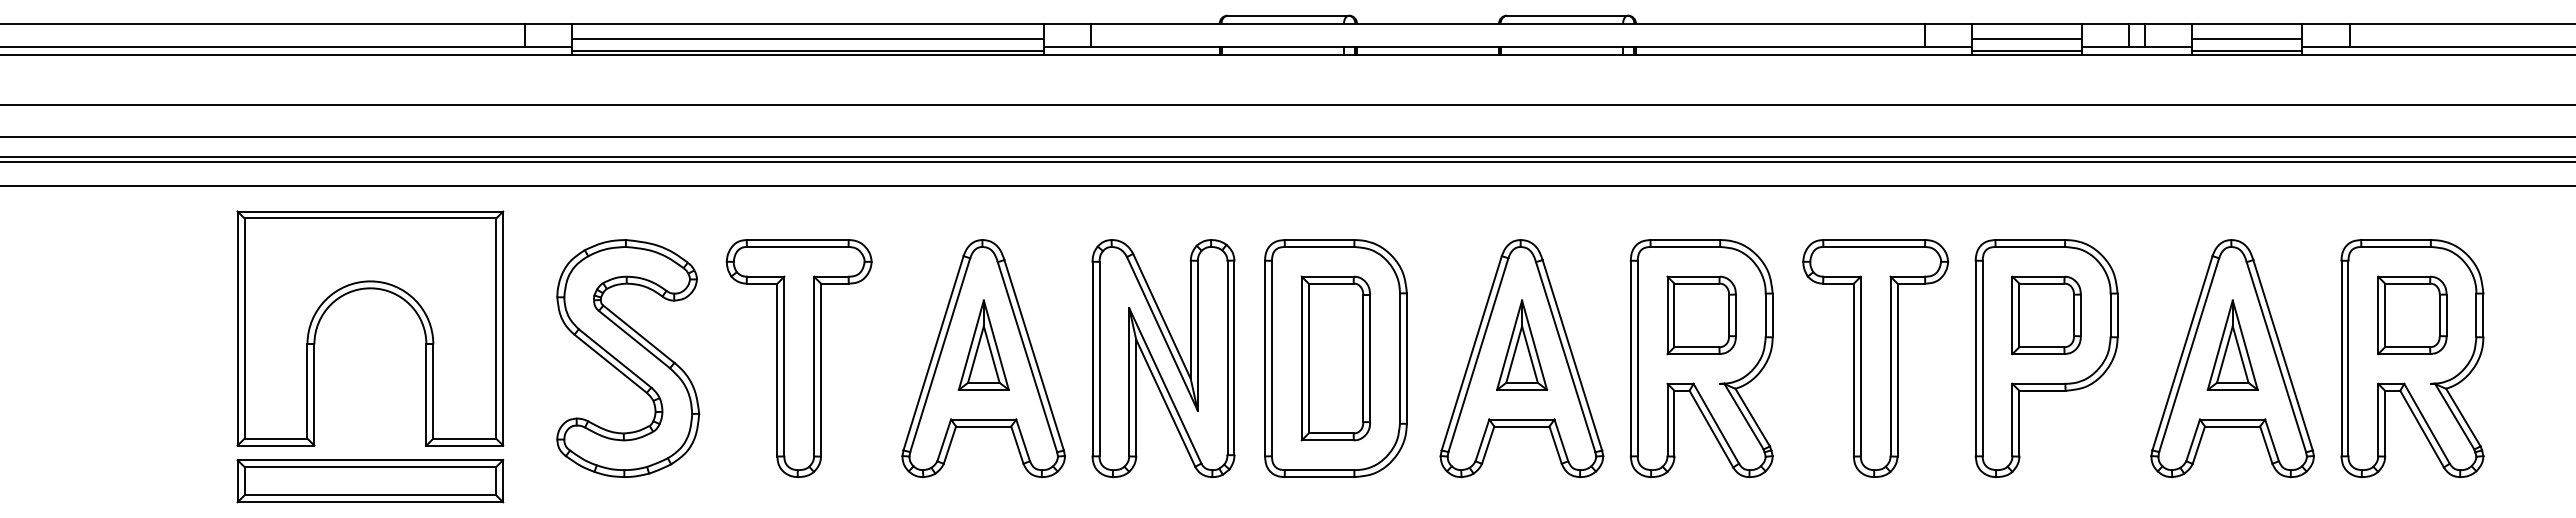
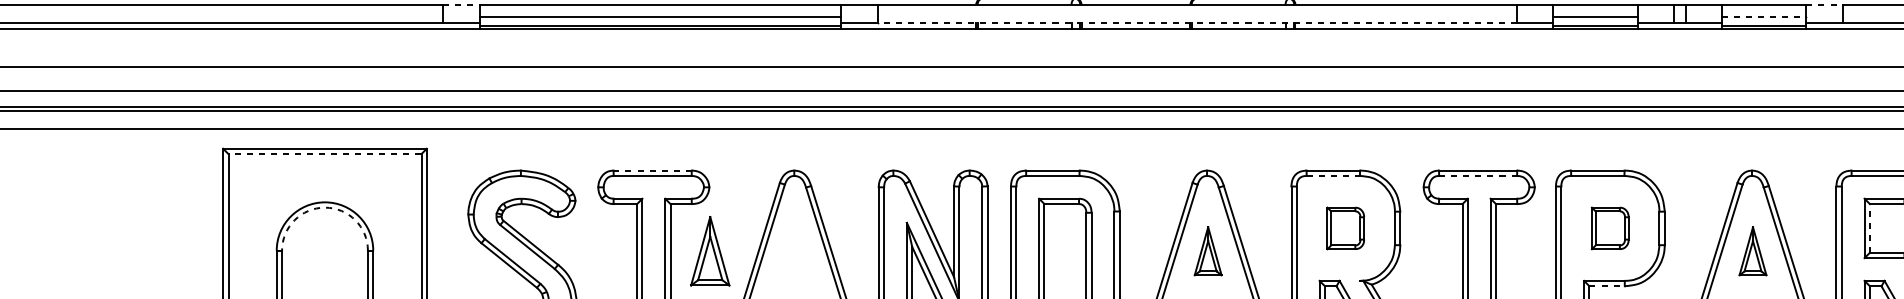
line: (548, 23) -> (461, 4), solid -> dashed
line: (2325, 23) -> (1824, 4), solid -> dashed
line: (2247, 39) -> (1764, 16), solid -> dashed
line: (1507, 47) -> (1196, 22), solid -> dashed
line: (370, 218) -> (325, 154), solid -> dashed
line: (797, 240) -> (652, 170), solid -> dashed
line: (1685, 246) -> (1333, 175), solid -> dashed
line: (1874, 246) -> (1478, 175), solid -> dashed
arc: (370, 288) -> (325, 207), solid -> dashed
part: (1701, 315) -> (1345, 228), size x0.7
part: (2046, 315) -> (1610, 228), size x0.7
line: (2385, 315) -> (1870, 228), solid -> dashed
part: (983, 344) -> (710, 250), moved
part: (1522, 344) -> (1208, 250), size x0.7
part: (2232, 344) -> (1752, 250), size x0.7
line: (2042, 390) -> (1607, 286), solid -> dashed

